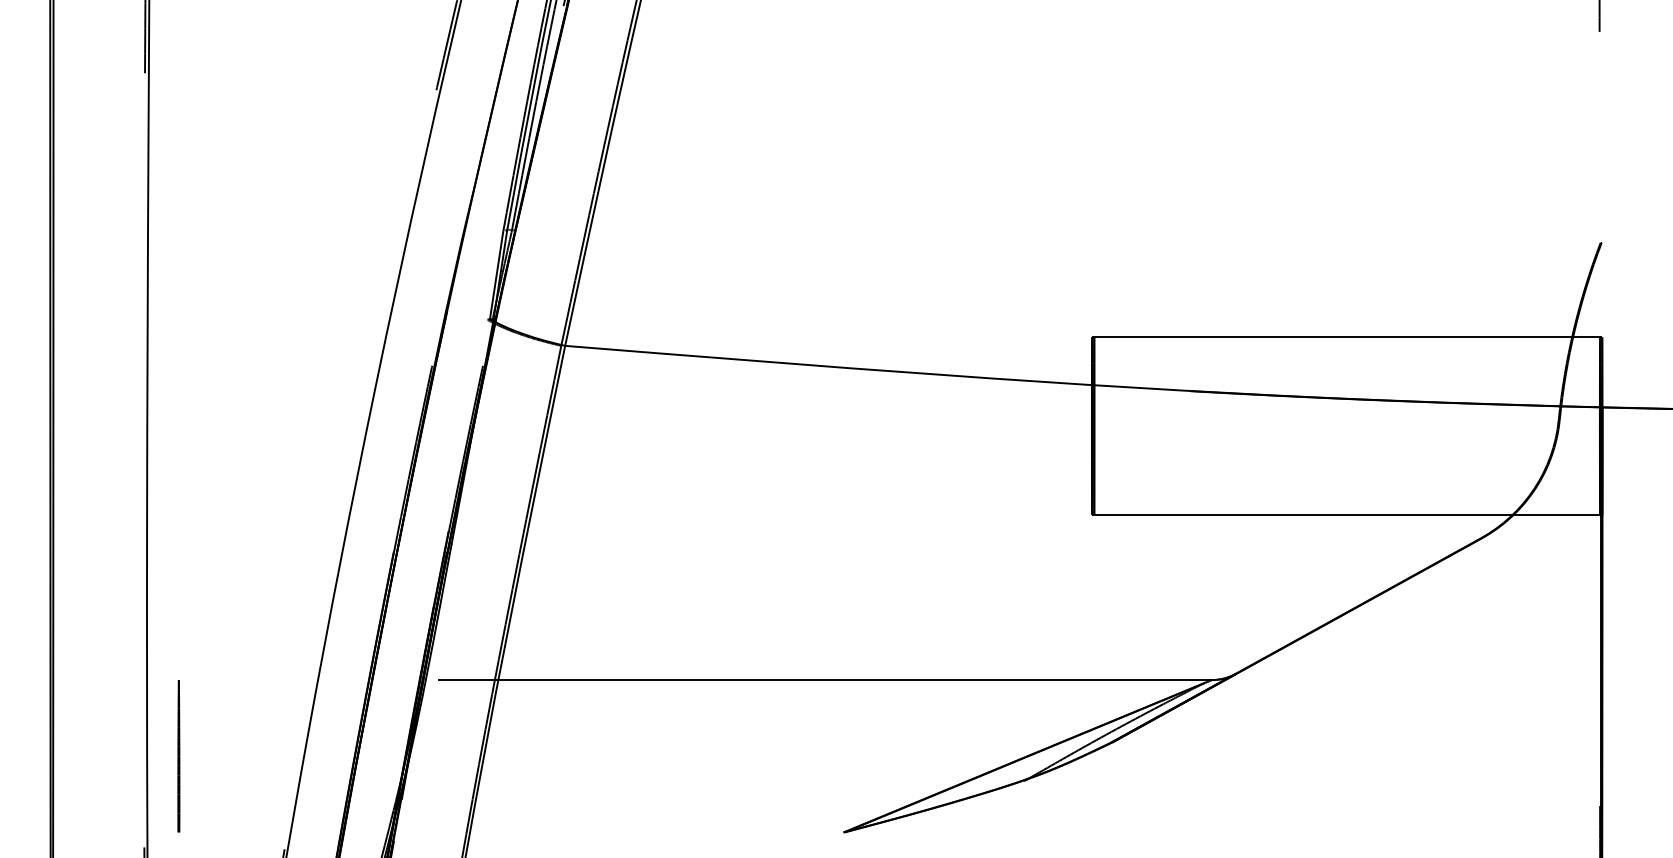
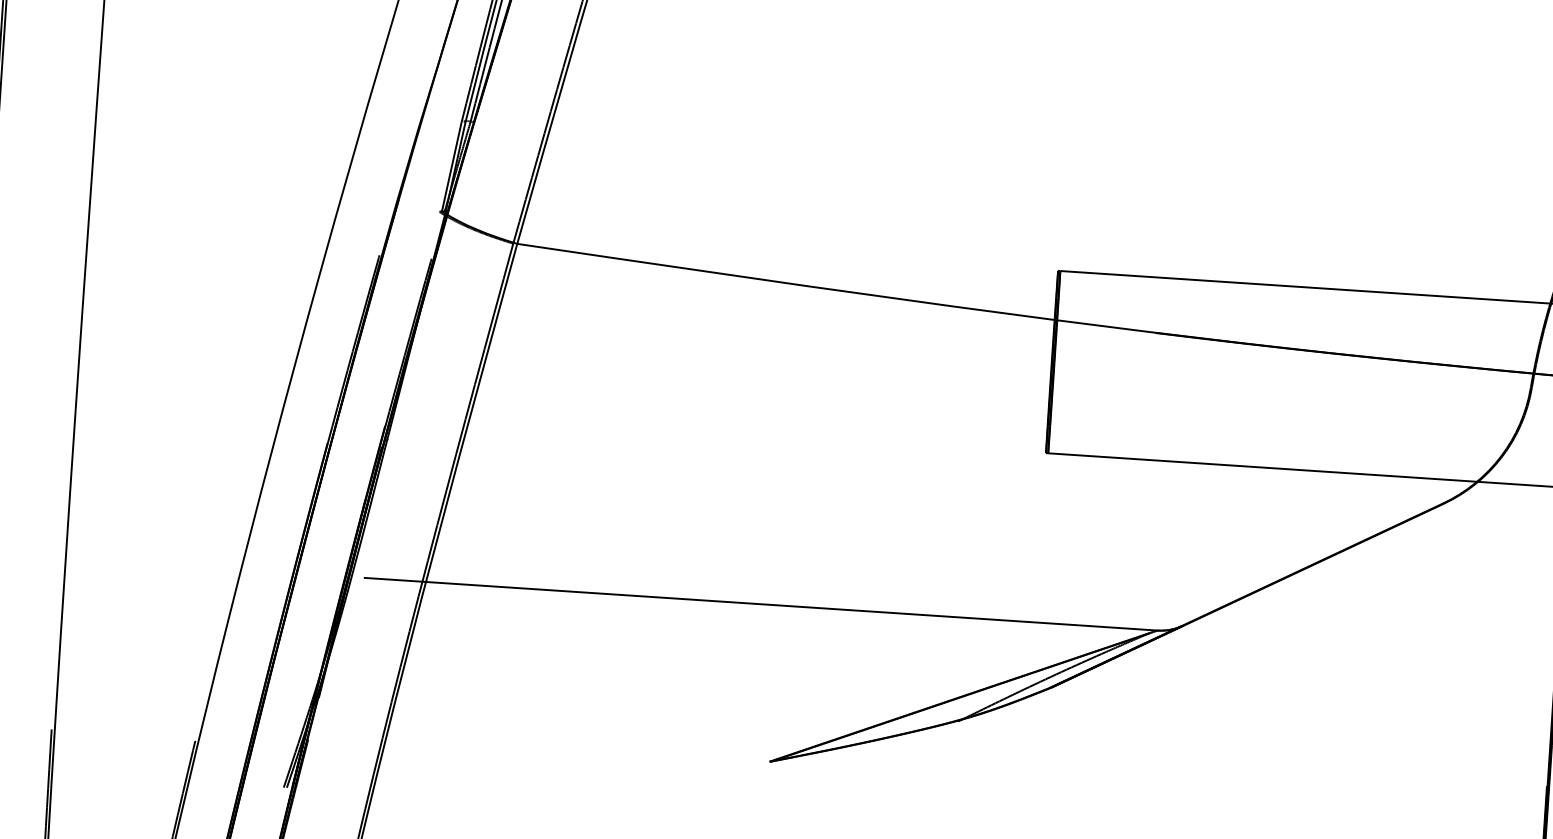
line: (178, 756) -> (92, 638), removed

